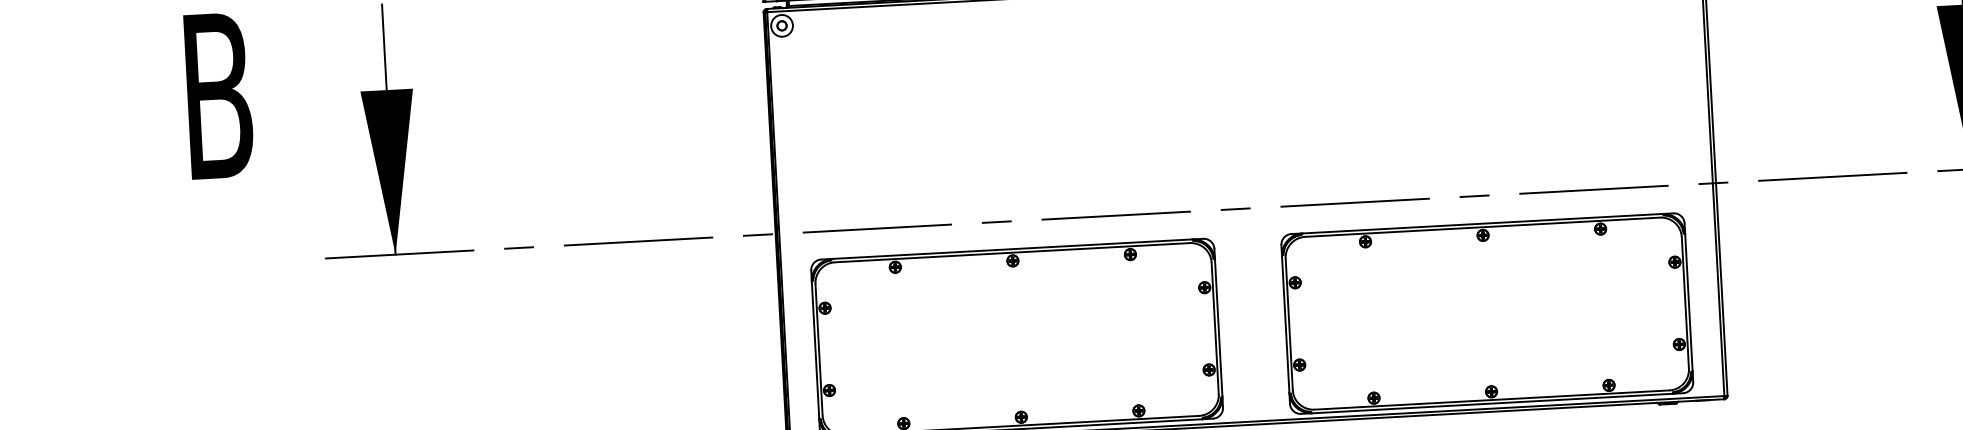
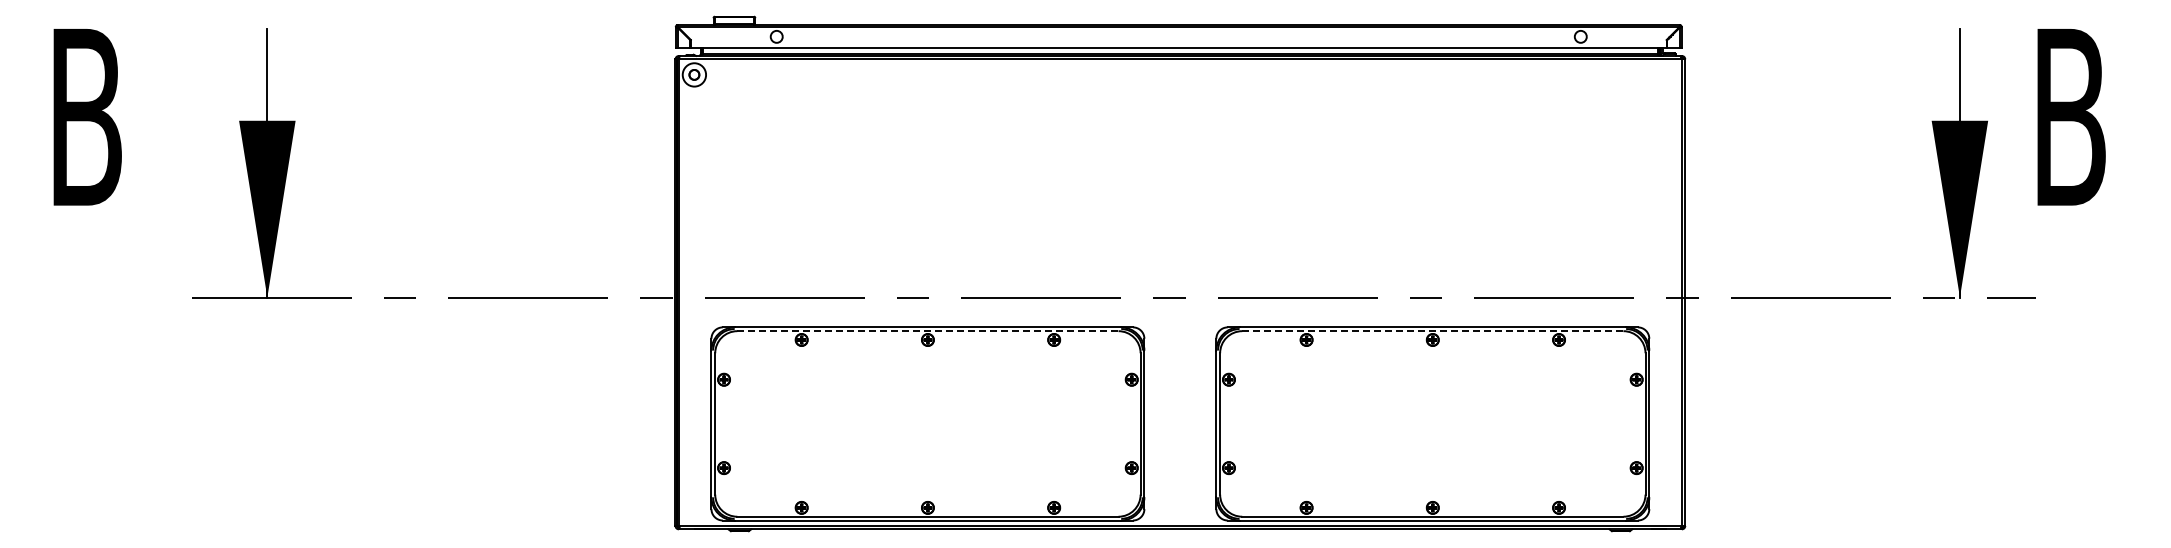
line: (1482, 227) -> (1432, 331), solid -> dashed
line: (1012, 253) -> (927, 331), solid -> dashed

